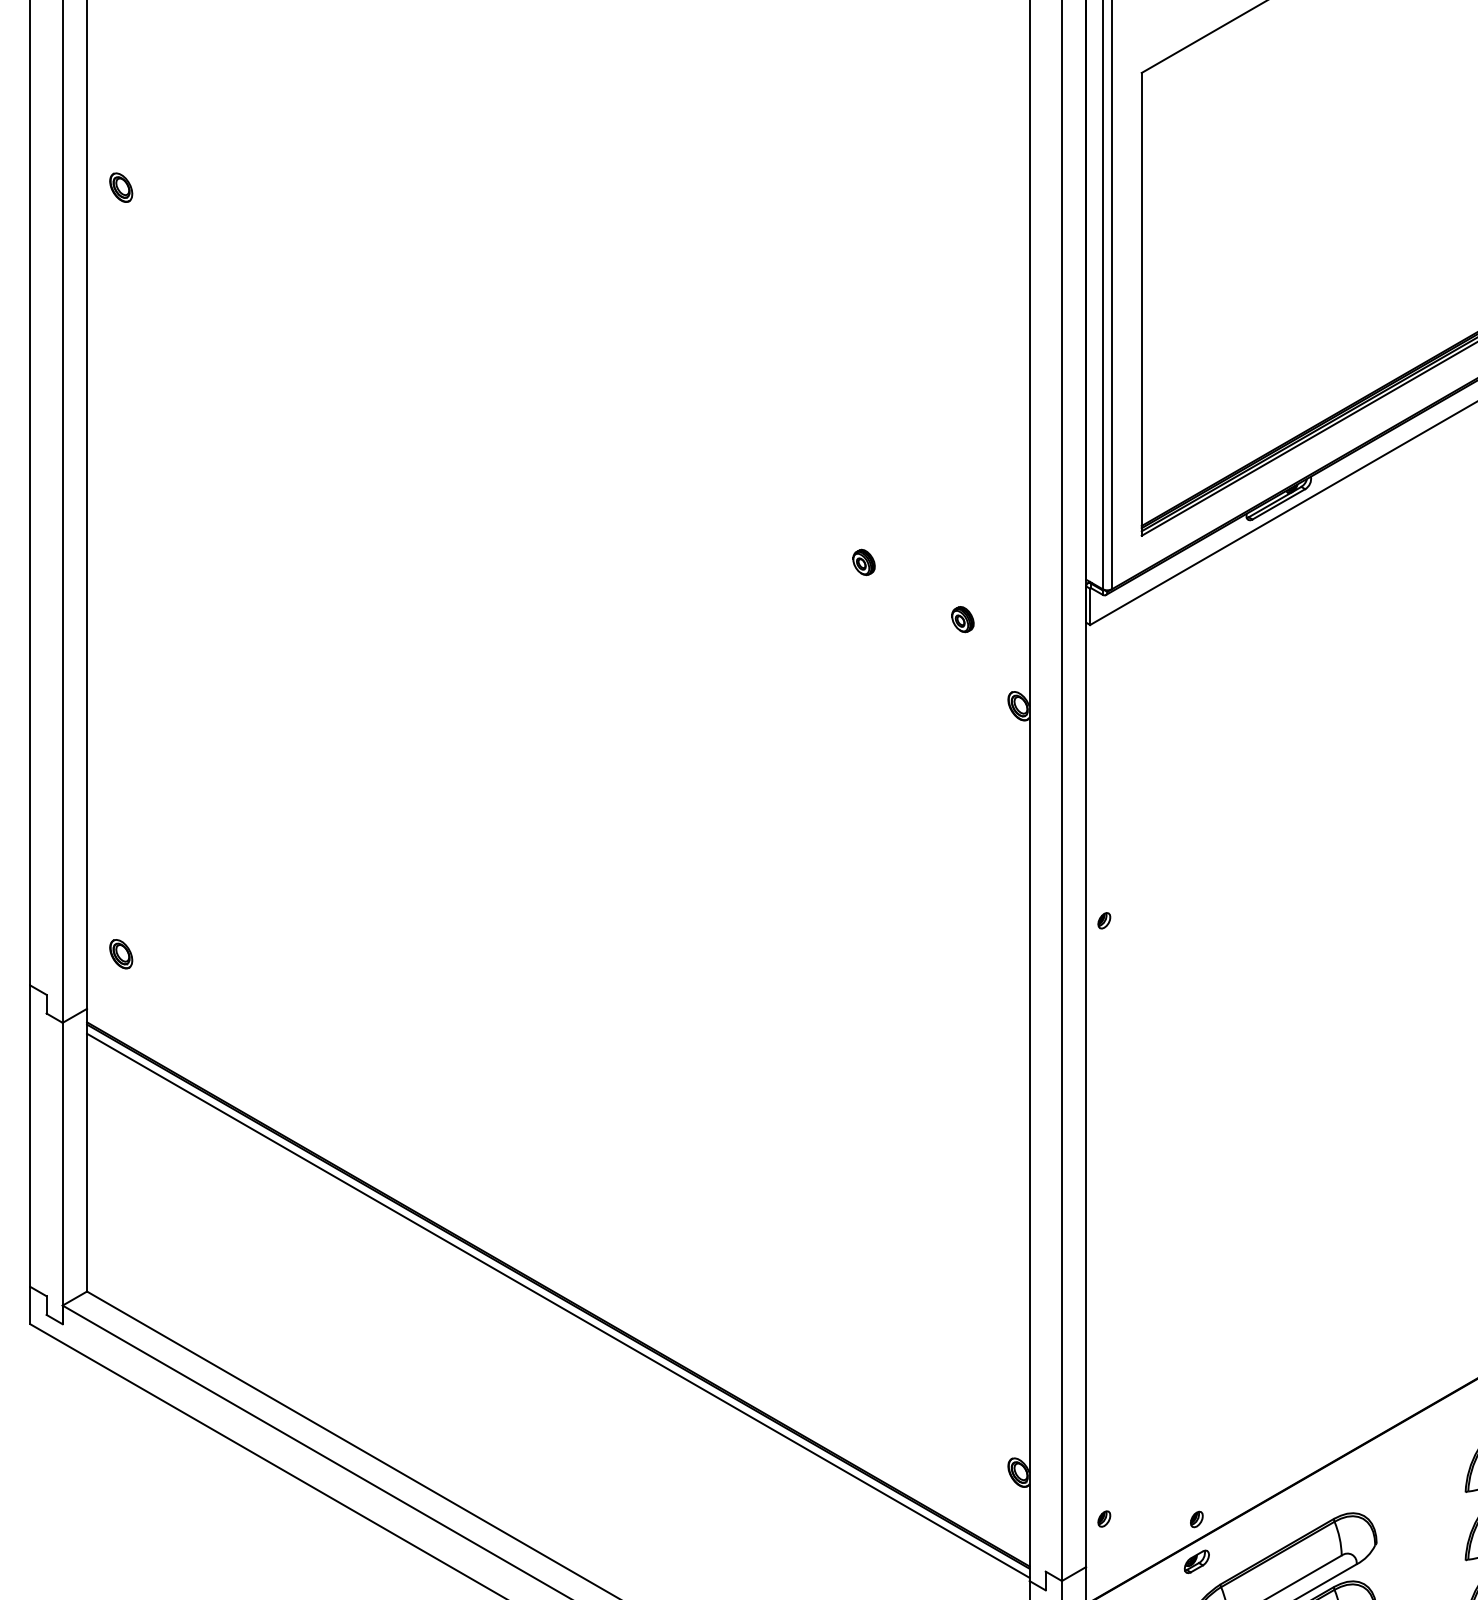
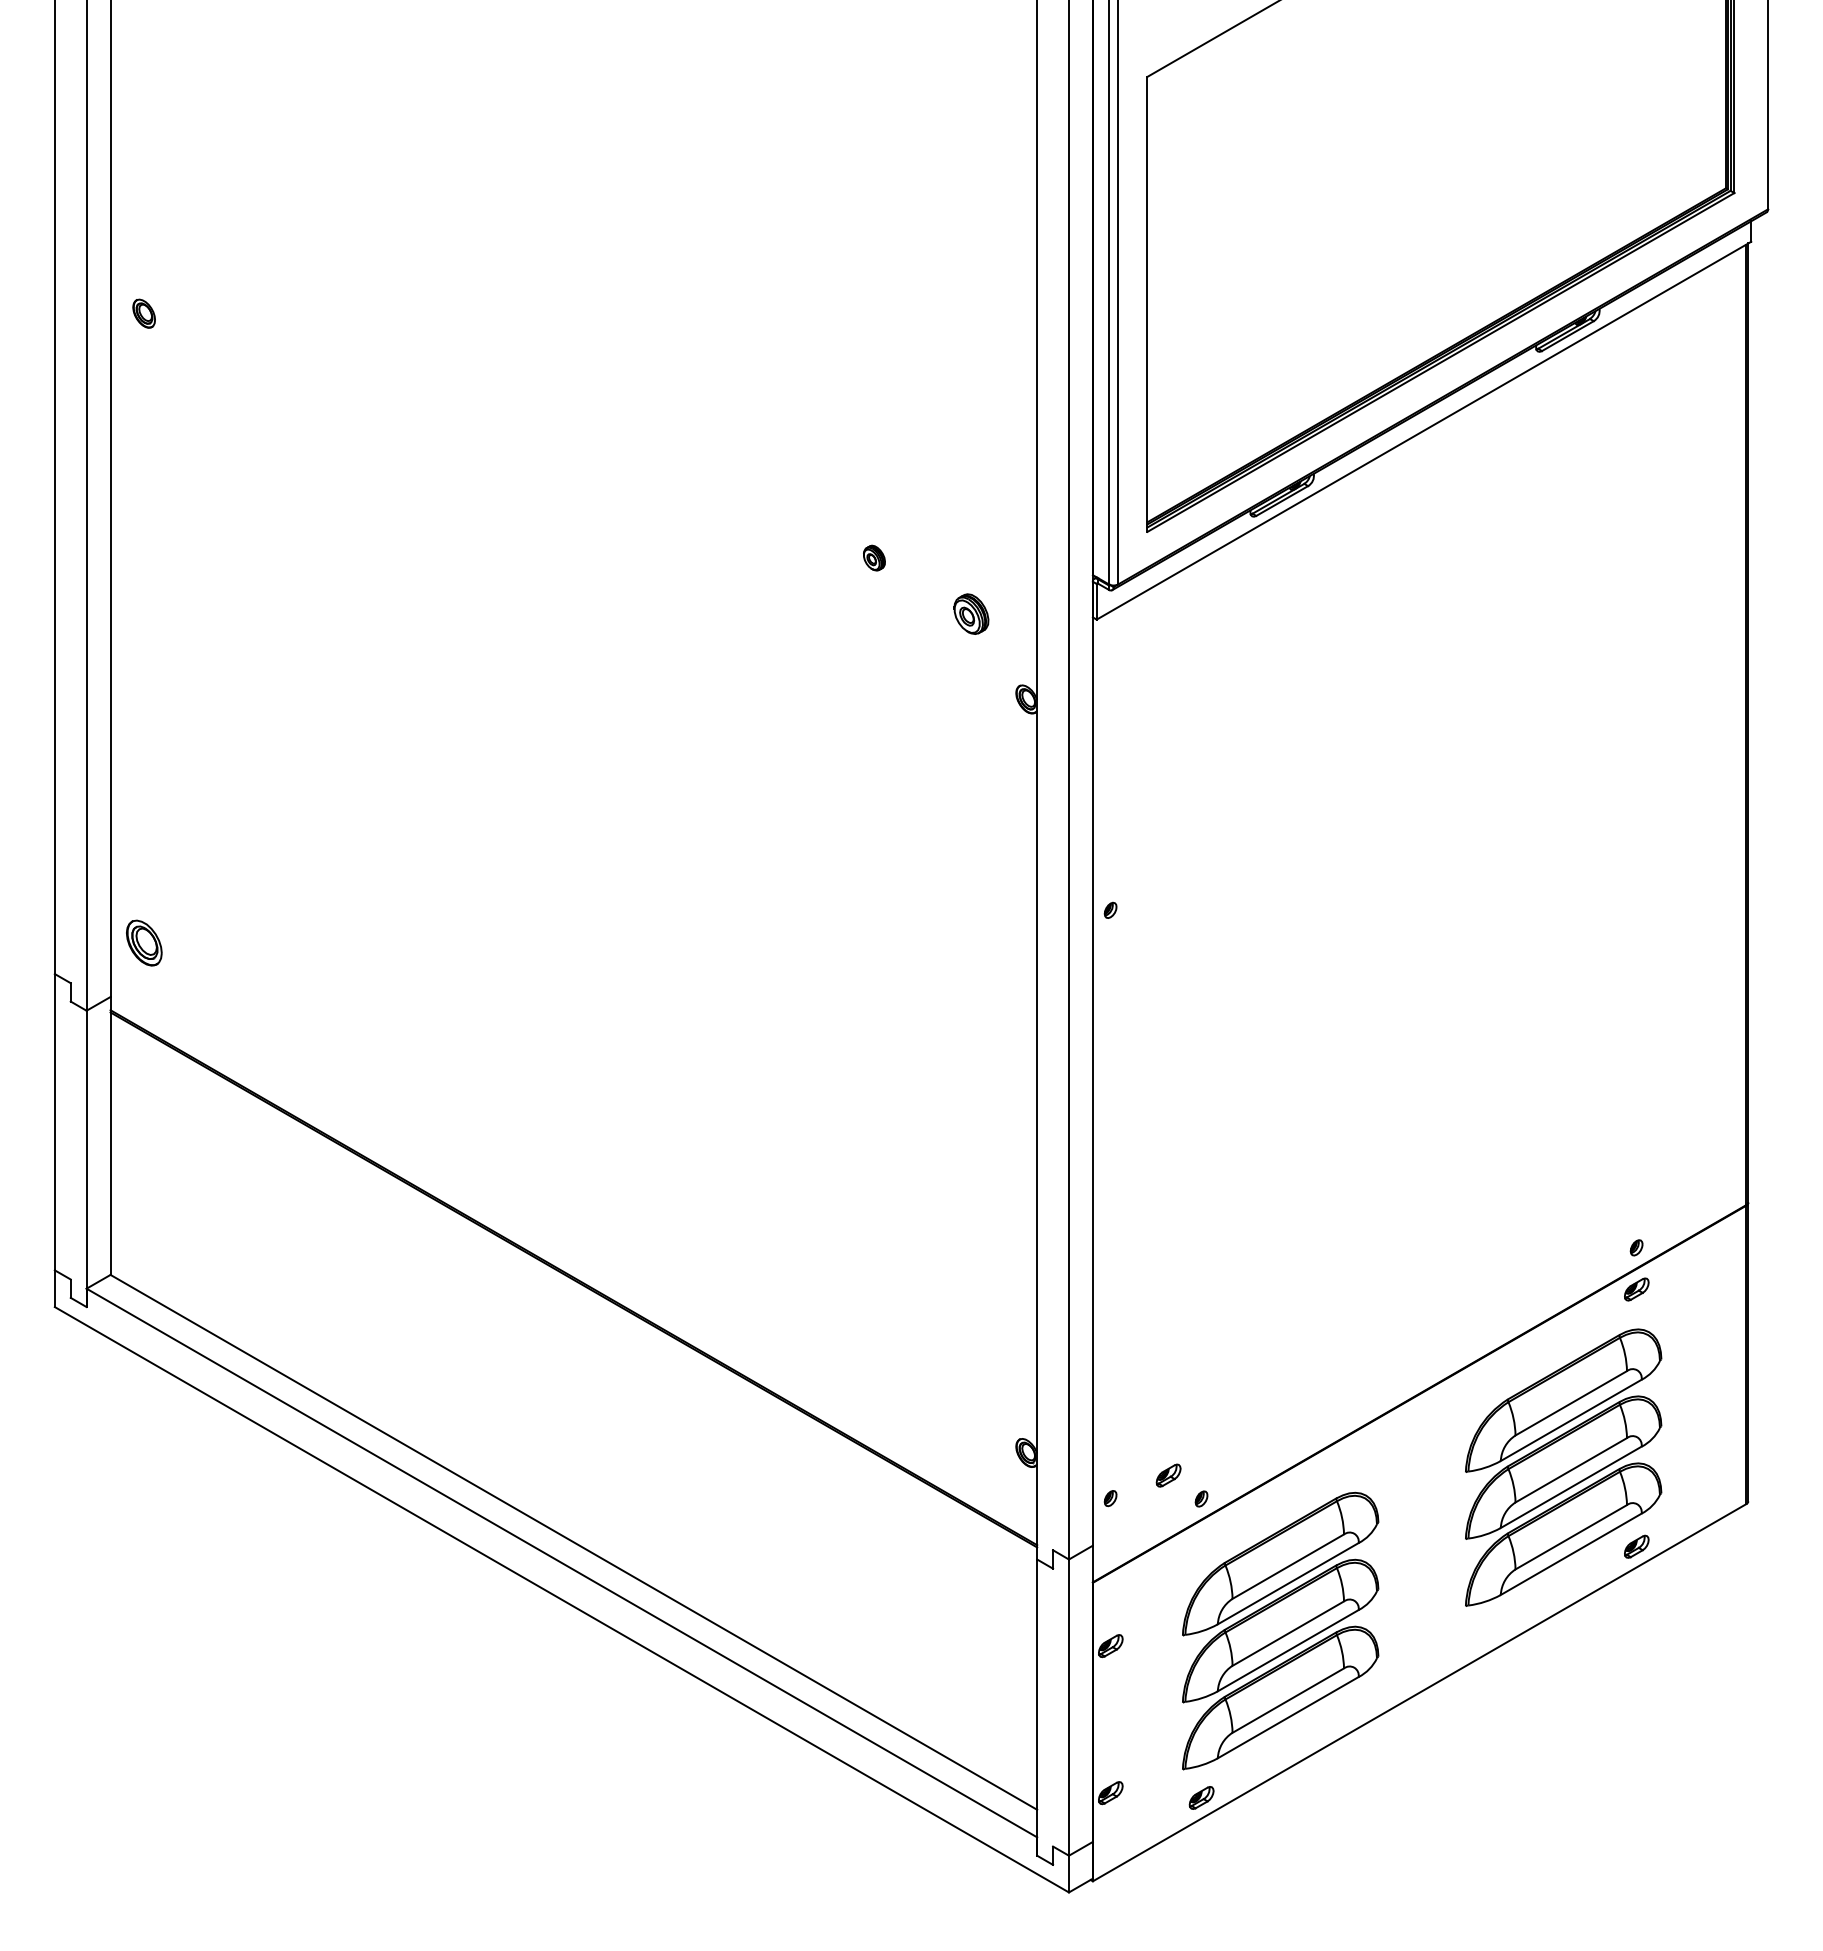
part: (120, 187) -> (143, 313), moved
part: (962, 619) -> (971, 614), size x1.6
part: (120, 954) -> (143, 943), size x1.6
line: (557, 1305) -> (573, 1288), removed
part: (1196, 1561) -> (1168, 1475), moved

